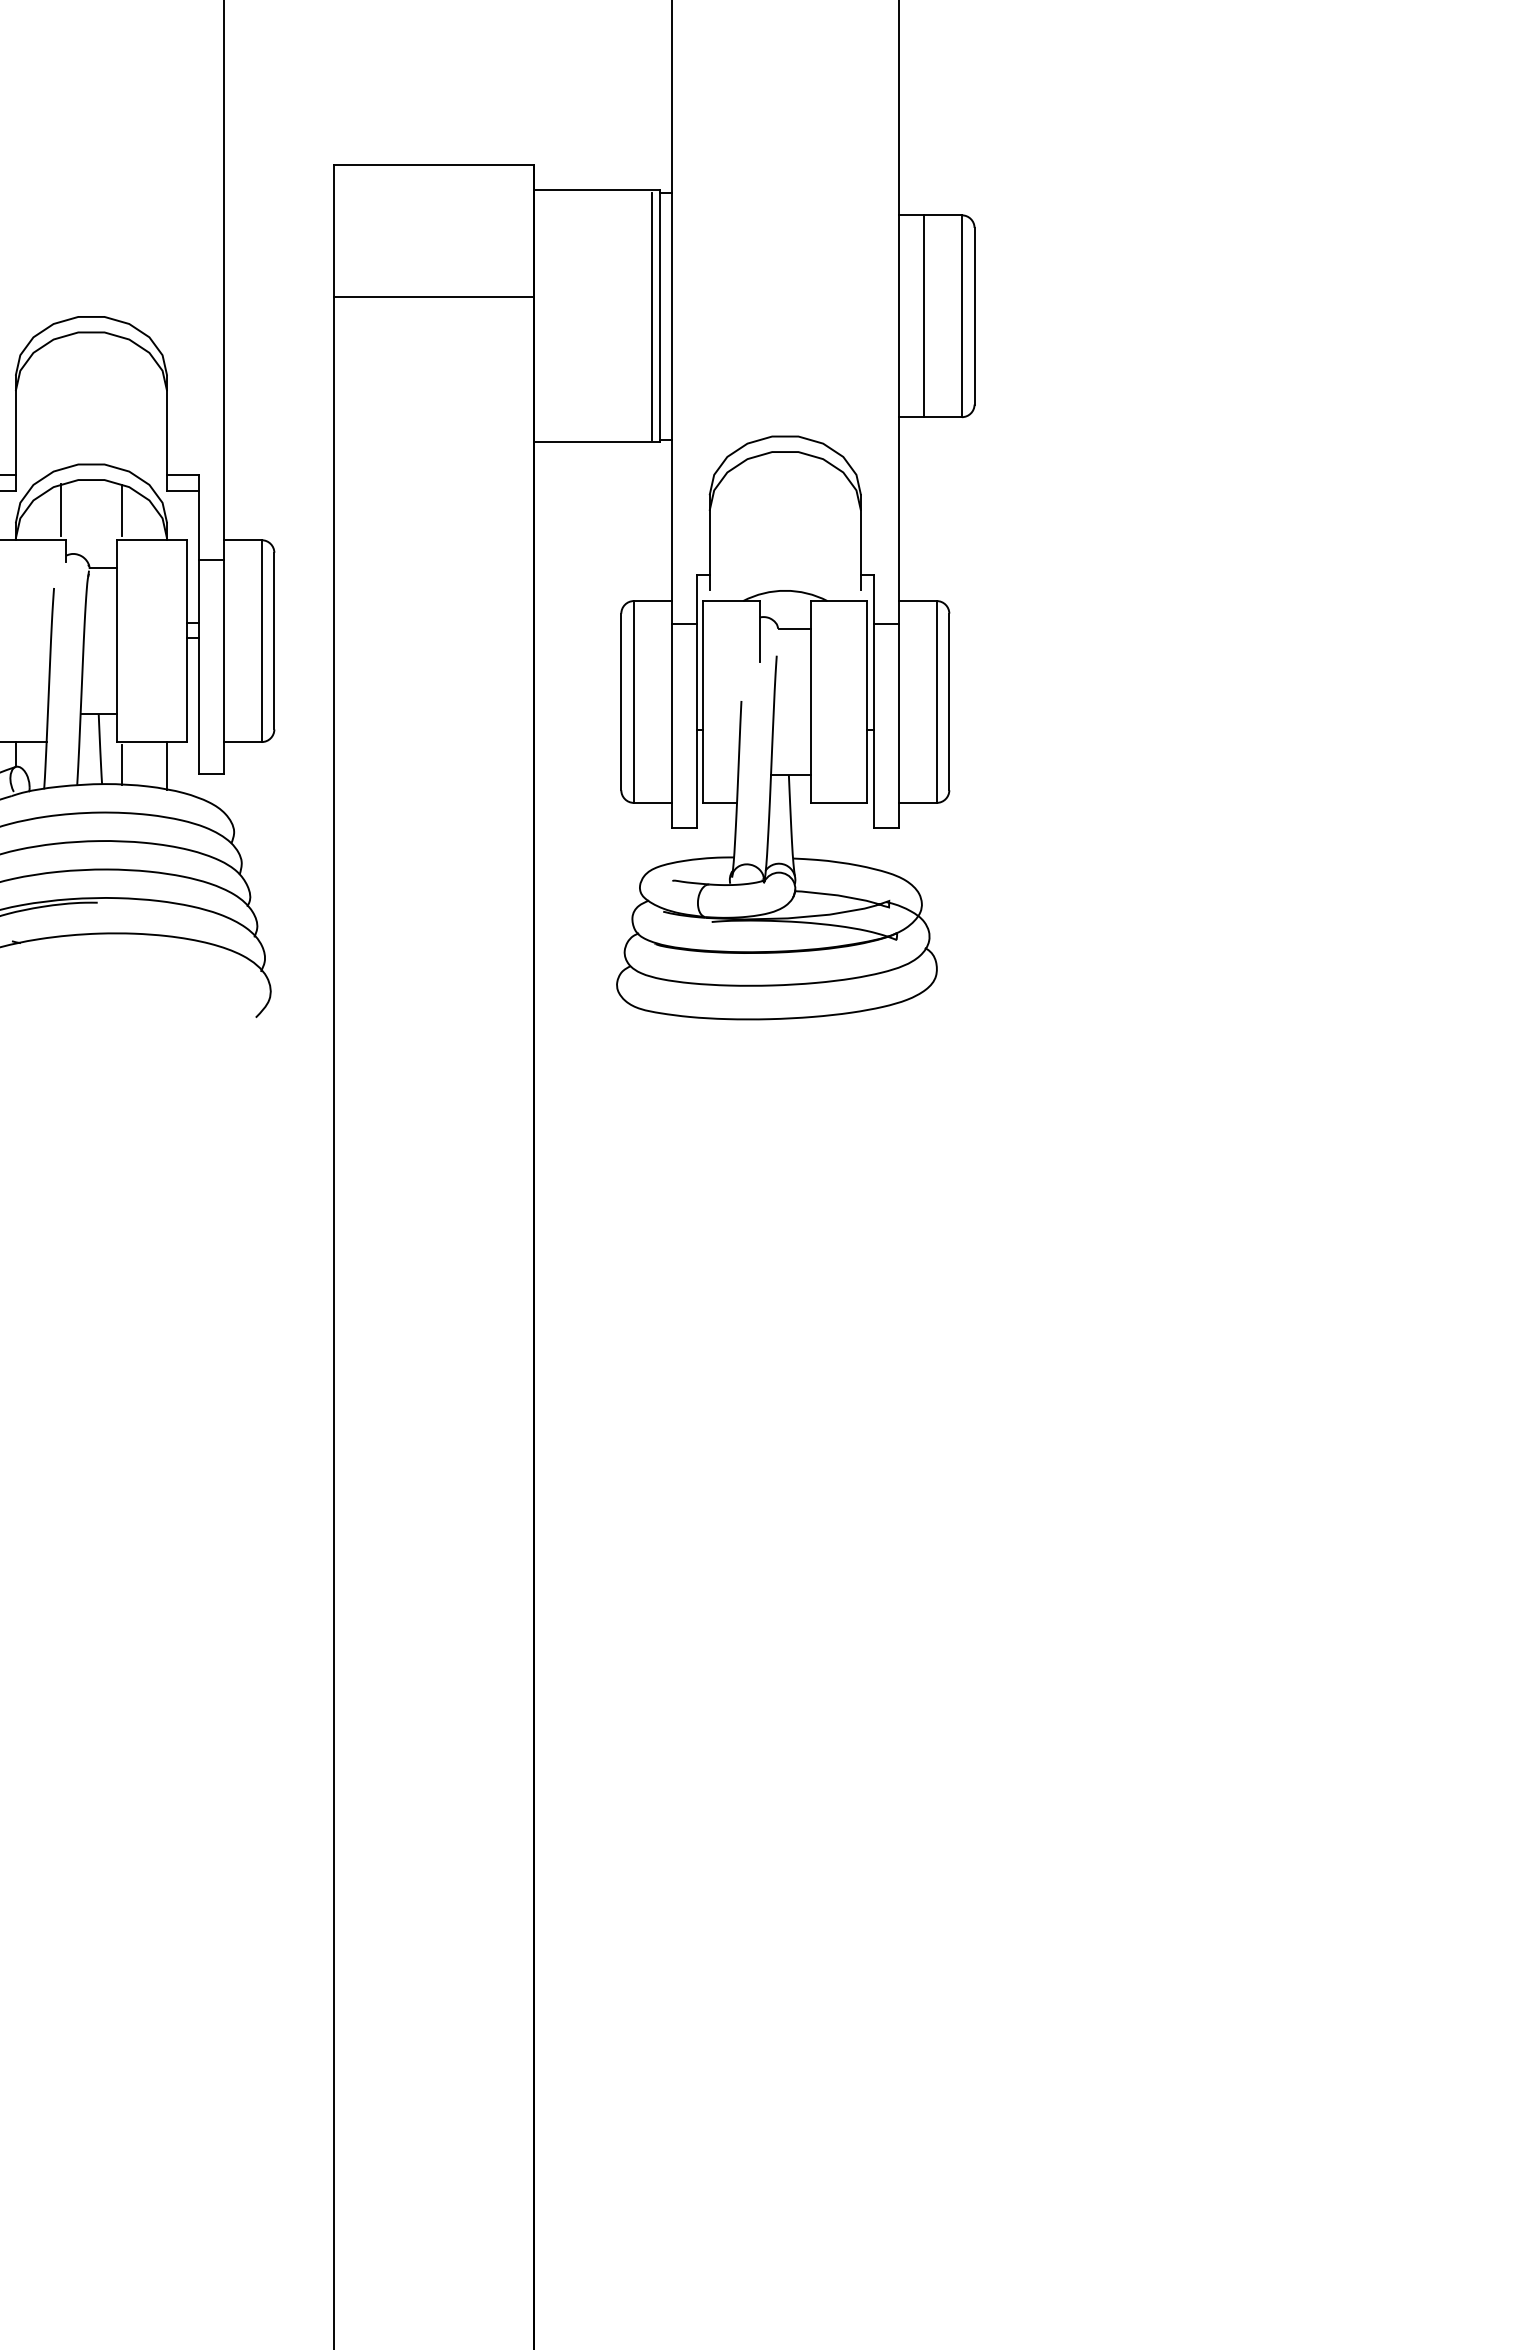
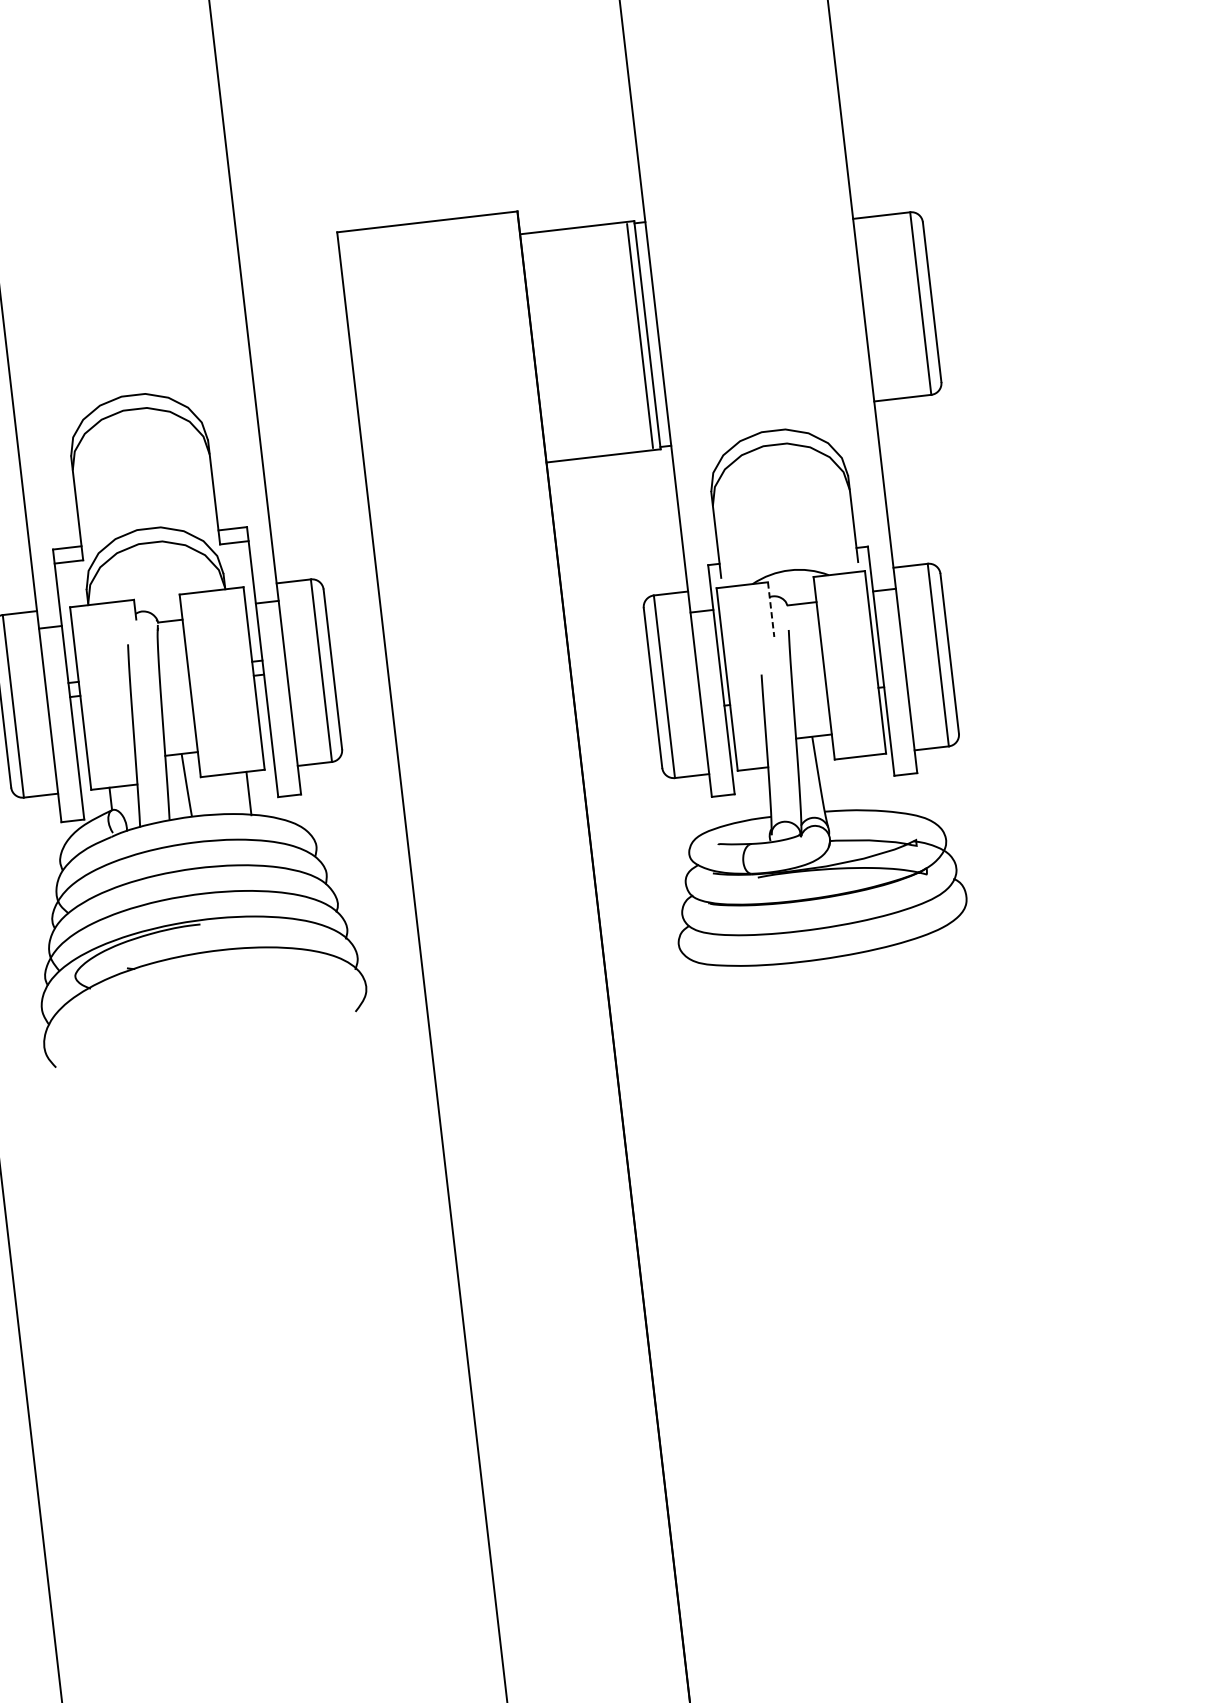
line: (433, 296) -> (440, 341), removed
line: (924, 316) -> (886, 307), removed
line: (61, 510) -> (126, 573), removed
line: (121, 510) -> (180, 567), removed
line: (760, 631) -> (771, 609), solid -> dashed
line: (121, 764) -> (207, 796), removed

